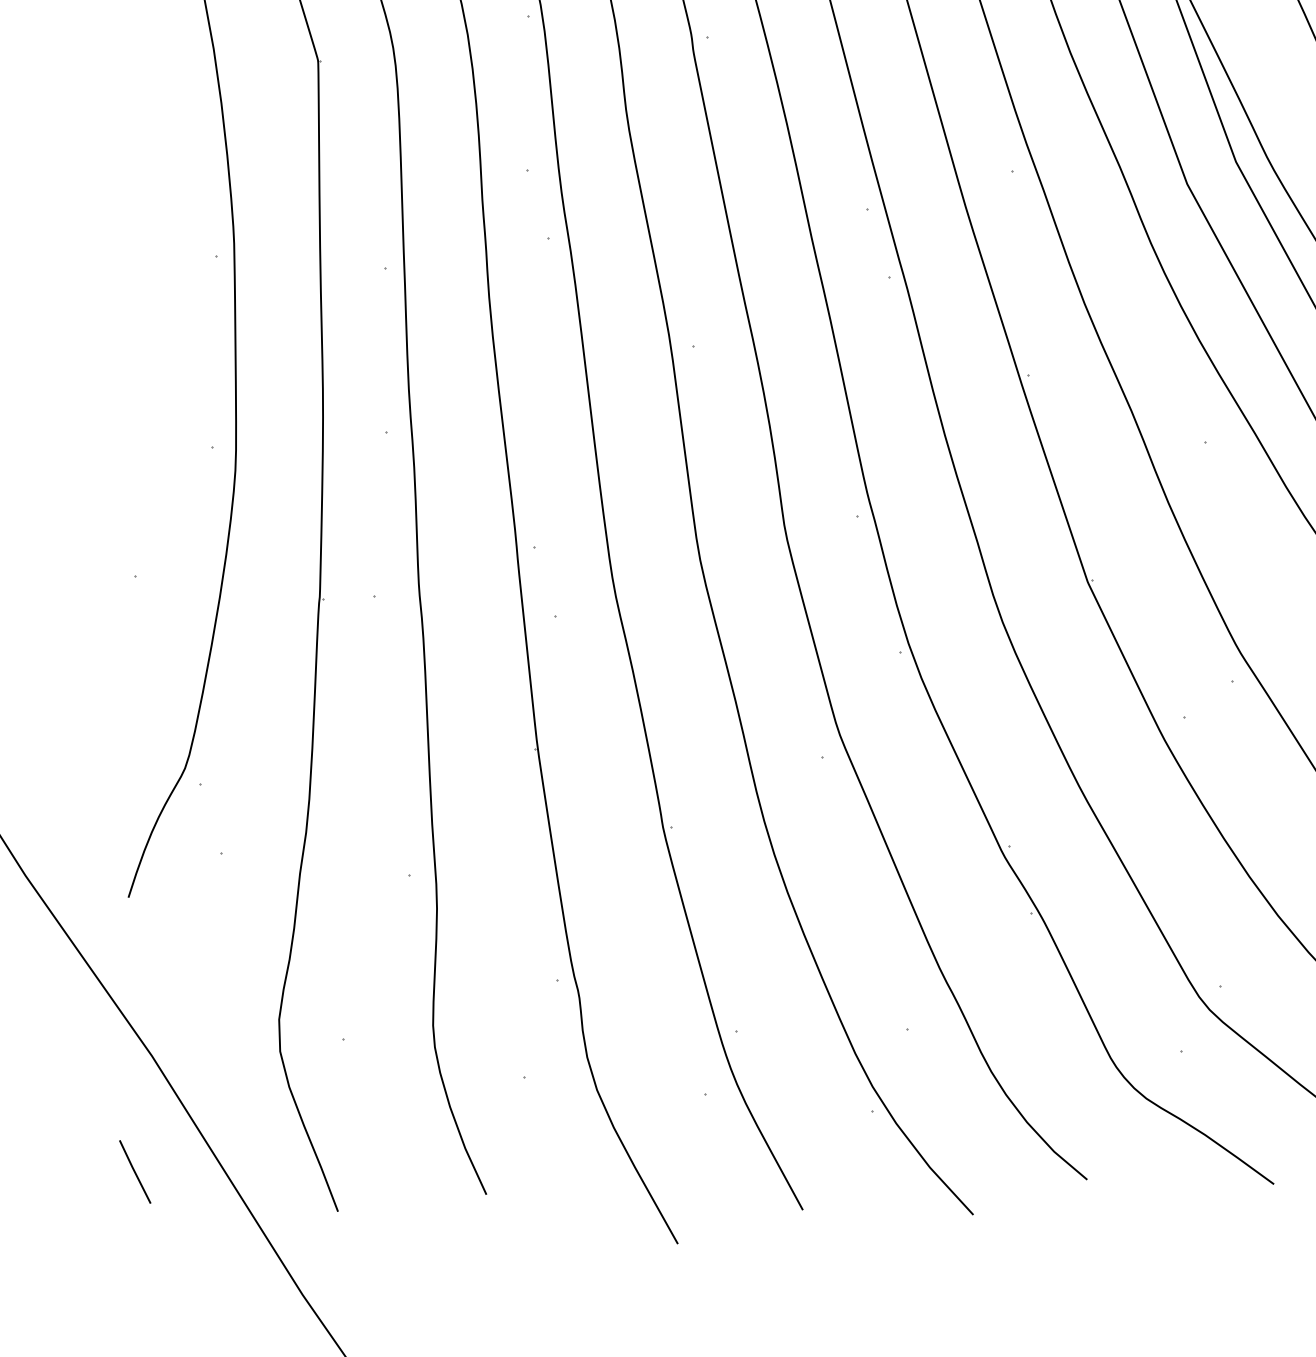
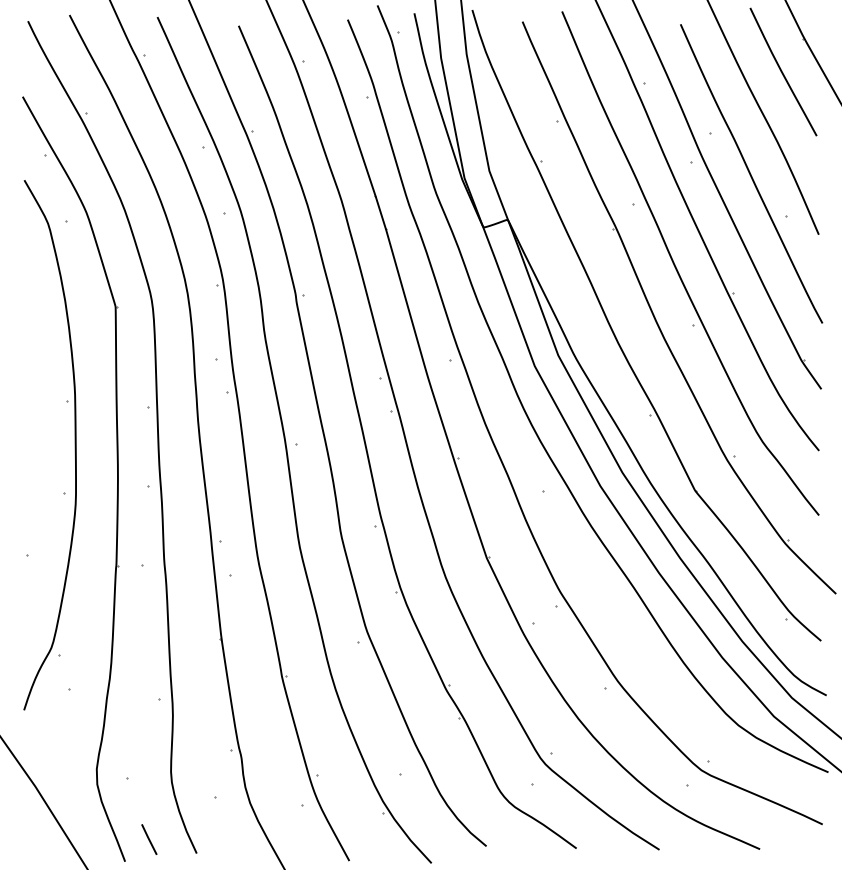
line: (135, 1171) -> (149, 839), moved

